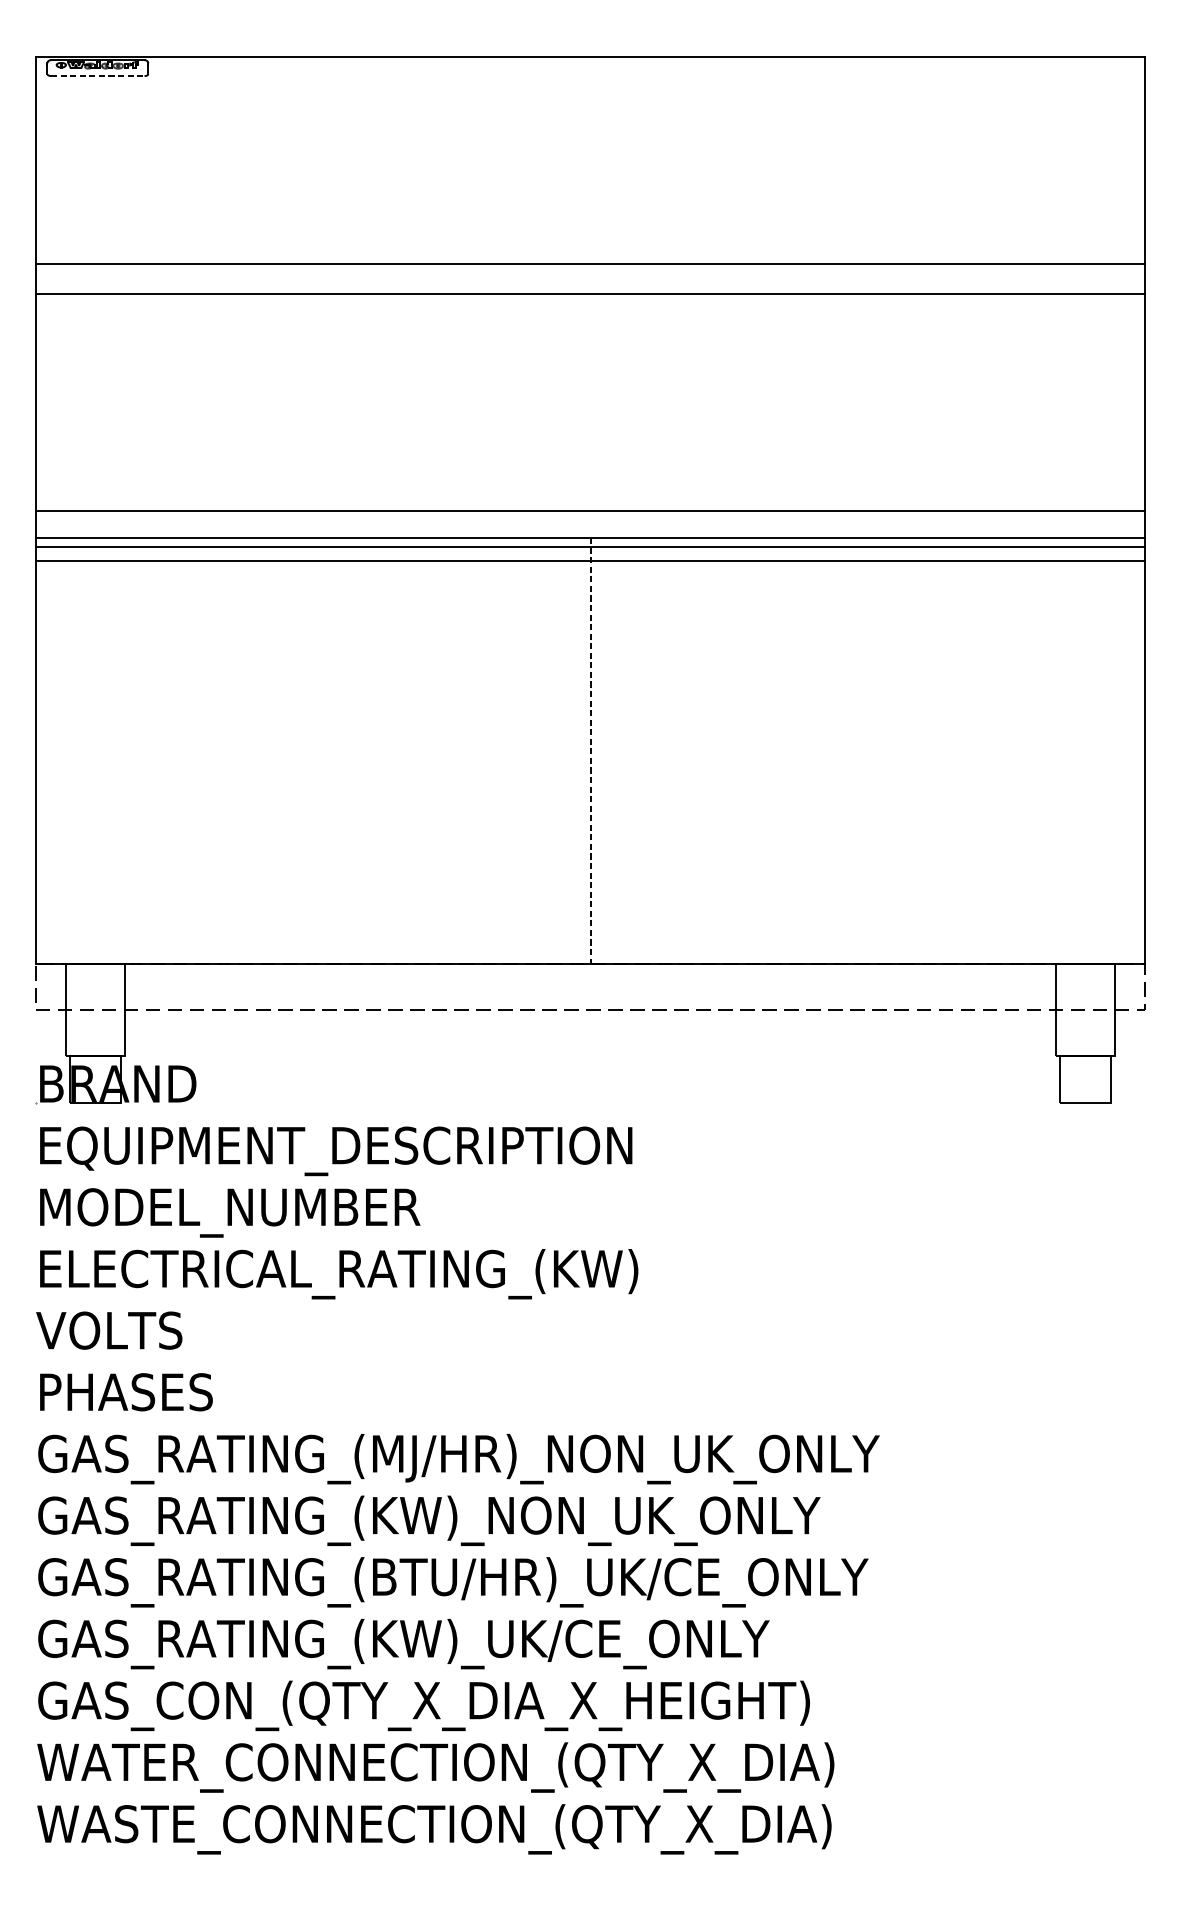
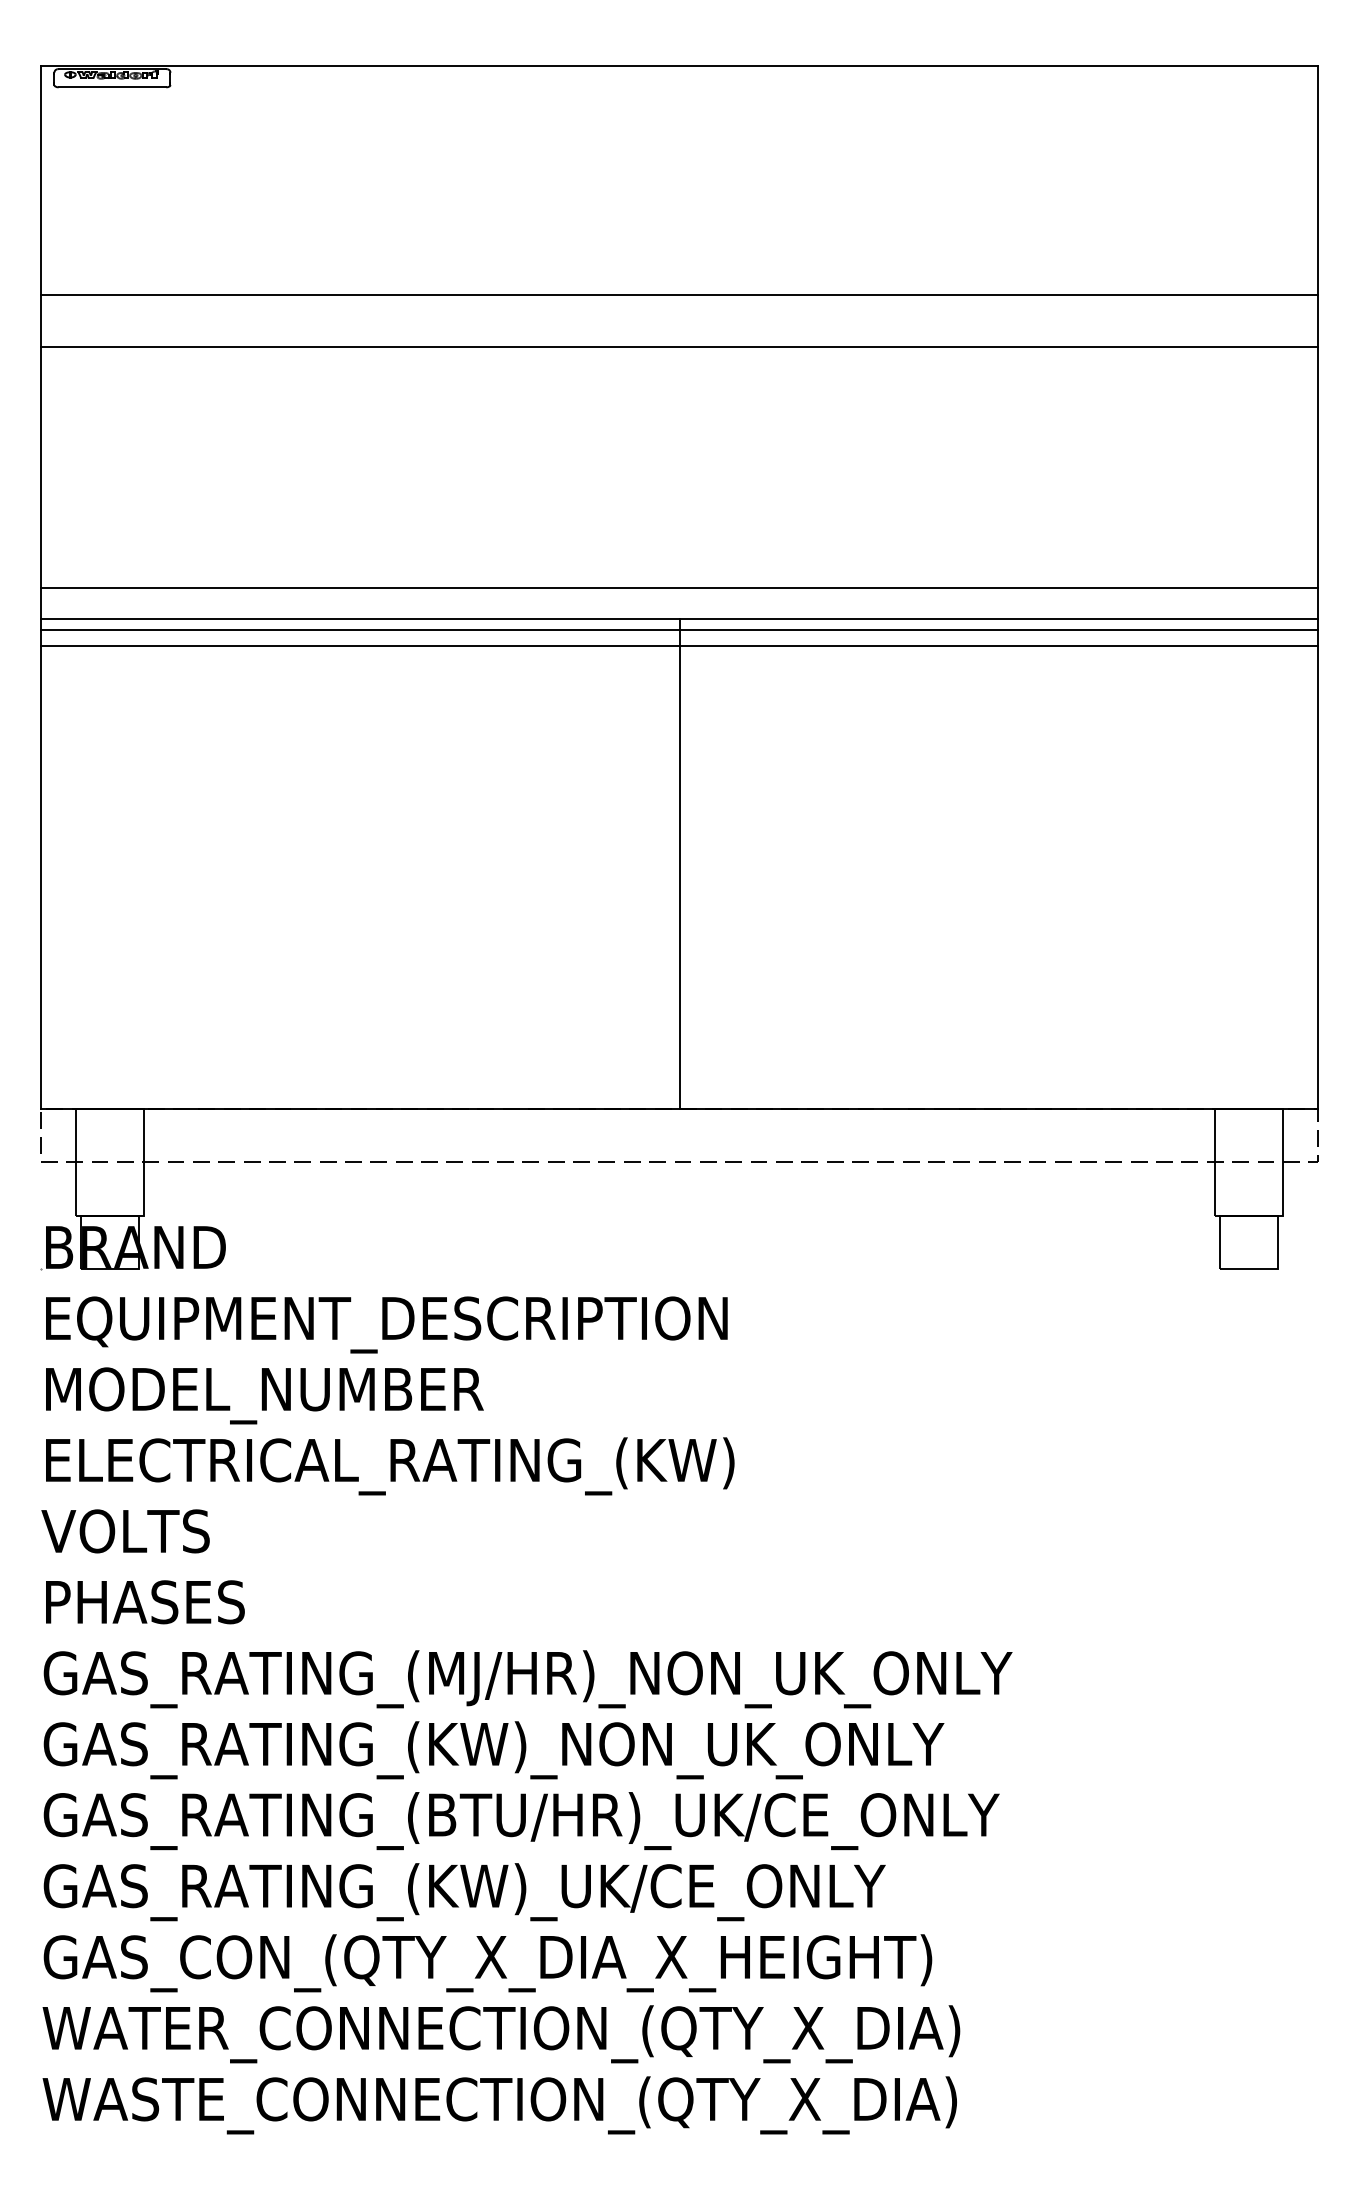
line: (97, 76) -> (112, 87), dashed -> solid
line: (590, 263) -> (679, 346), moved
line: (590, 293) -> (679, 294), moved
line: (590, 751) -> (679, 864), dashed -> solid

